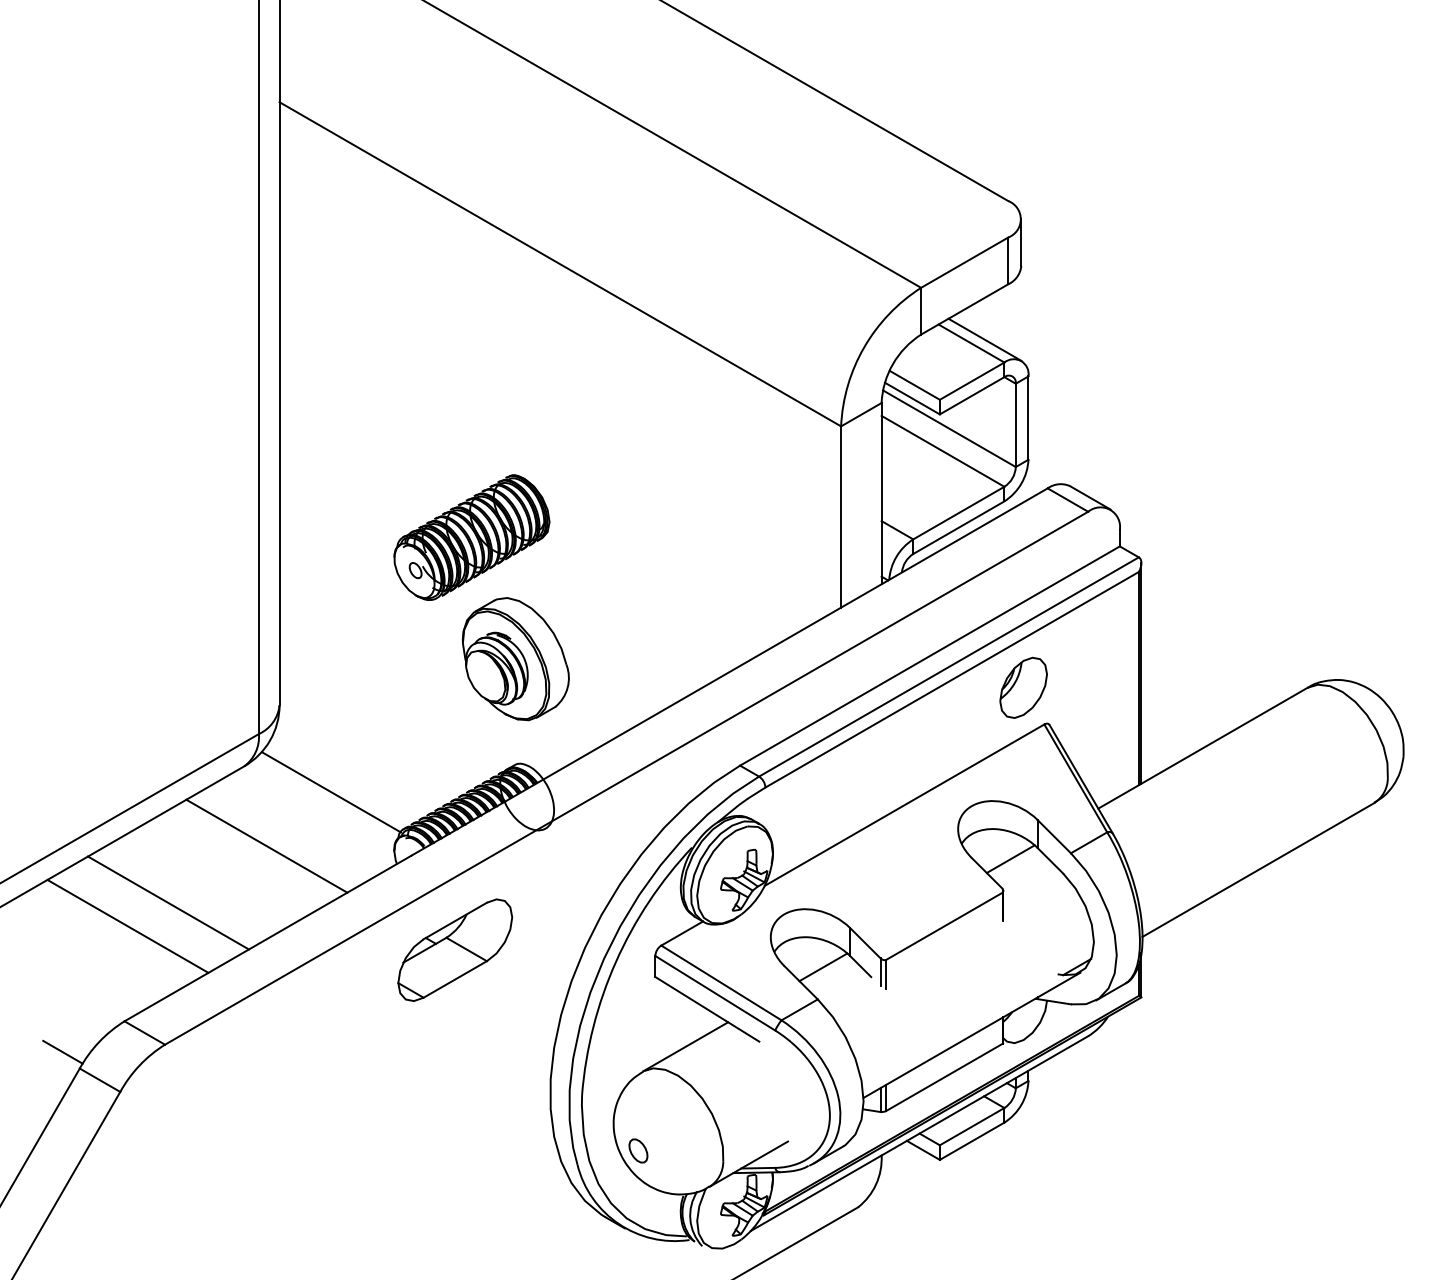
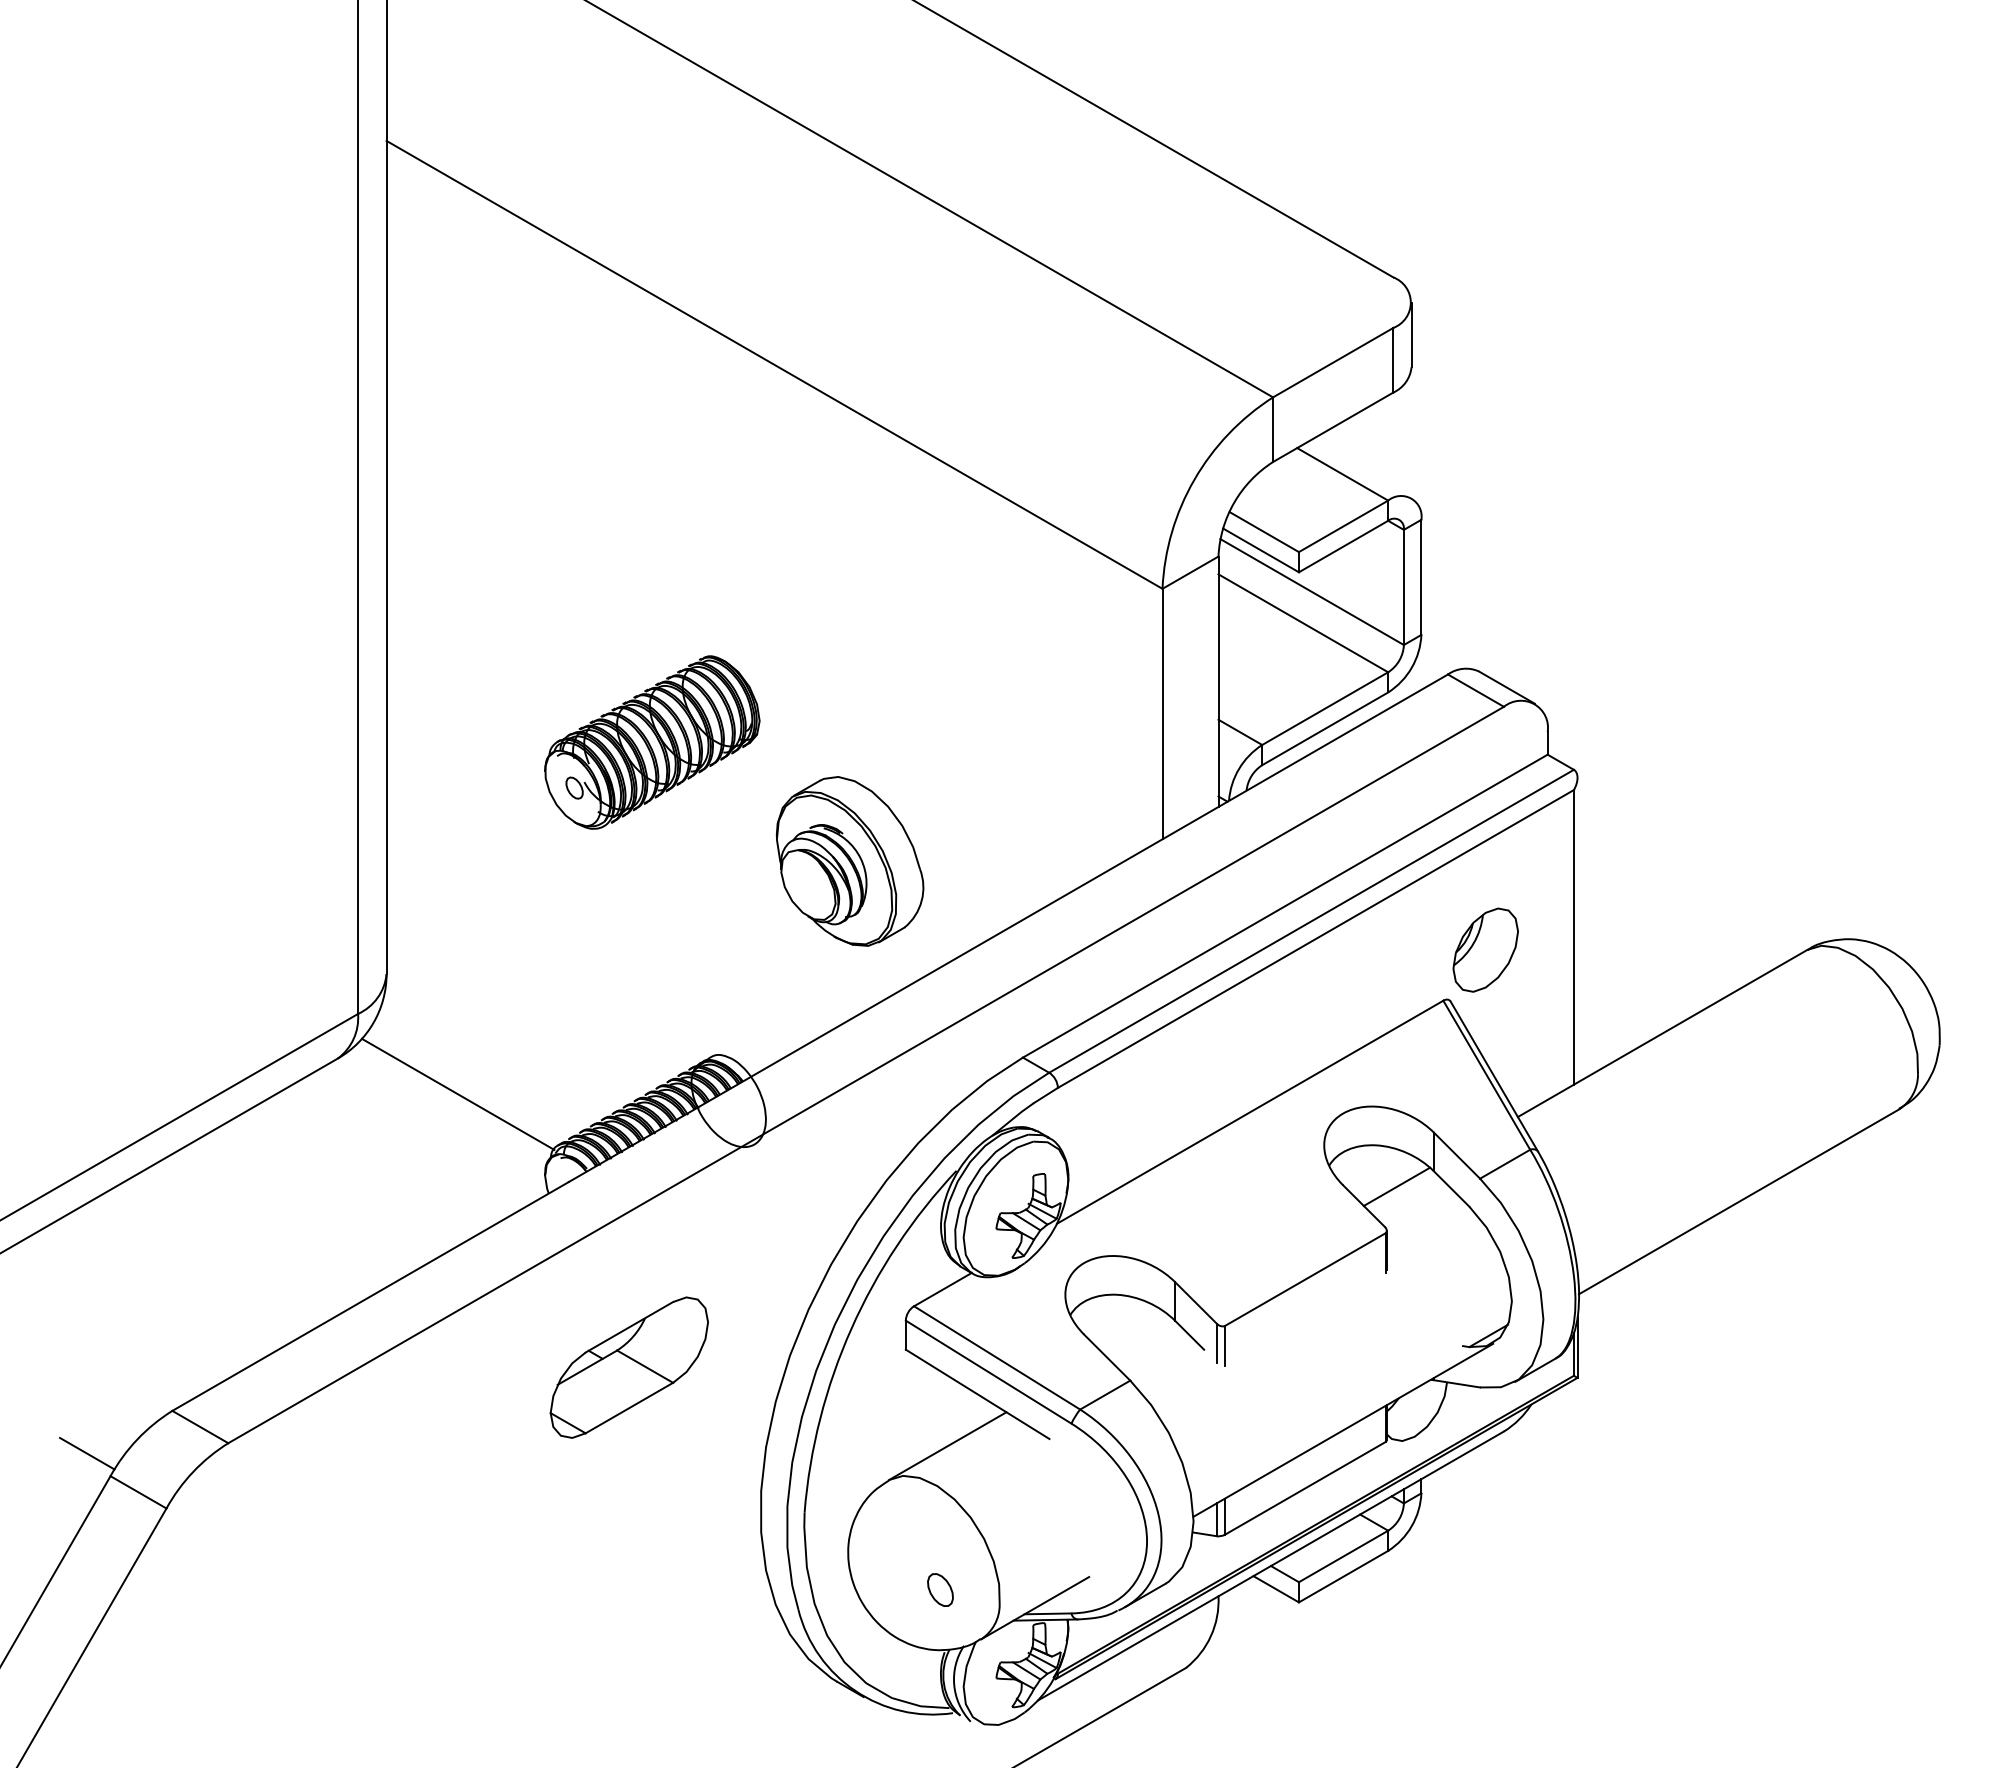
line: (984, 340) -> (1360, 469), removed
part: (516, 659) -> (850, 861), moved
line: (1141, 672) -> (1577, 929), removed
part: (1023, 687) -> (1485, 949), moved
line: (266, 845) -> (368, 1168), removed
line: (168, 903) -> (232, 1247), removed
line: (127, 926) -> (176, 1279), removed
part: (454, 950) -> (628, 1367), moved
line: (823, 967) -> (1137, 1336), removed
part: (638, 1150) -> (940, 1589), moved

